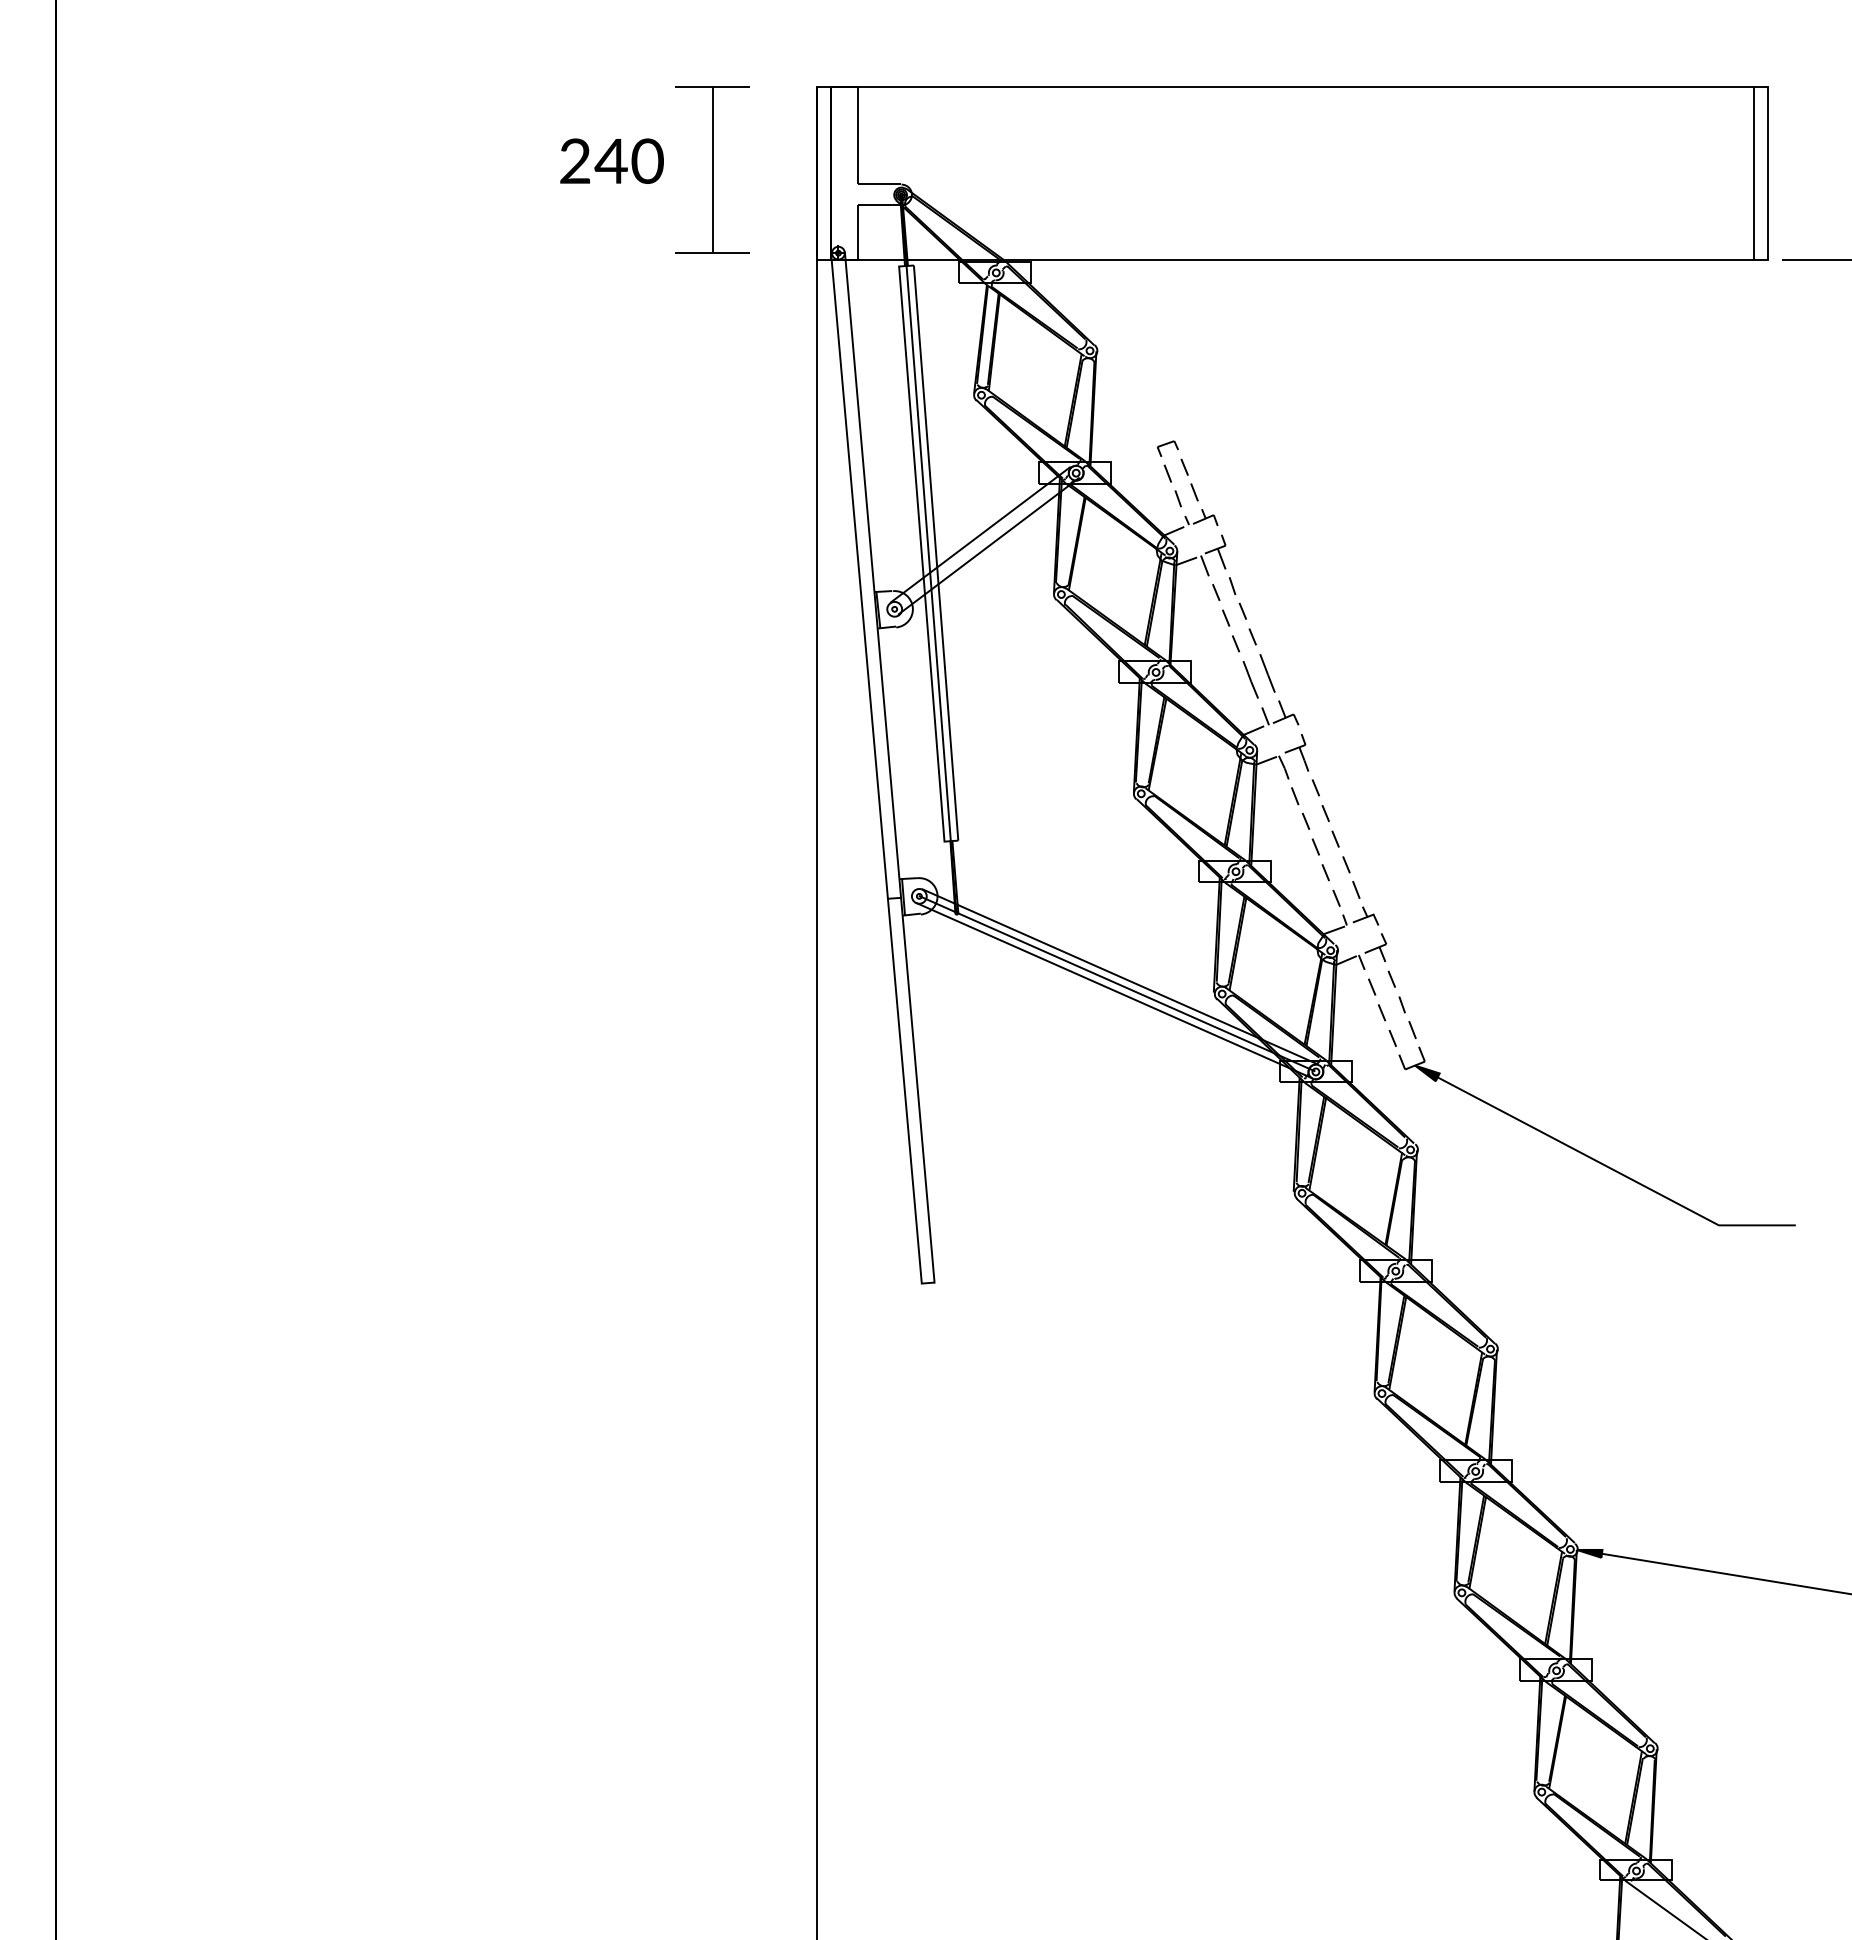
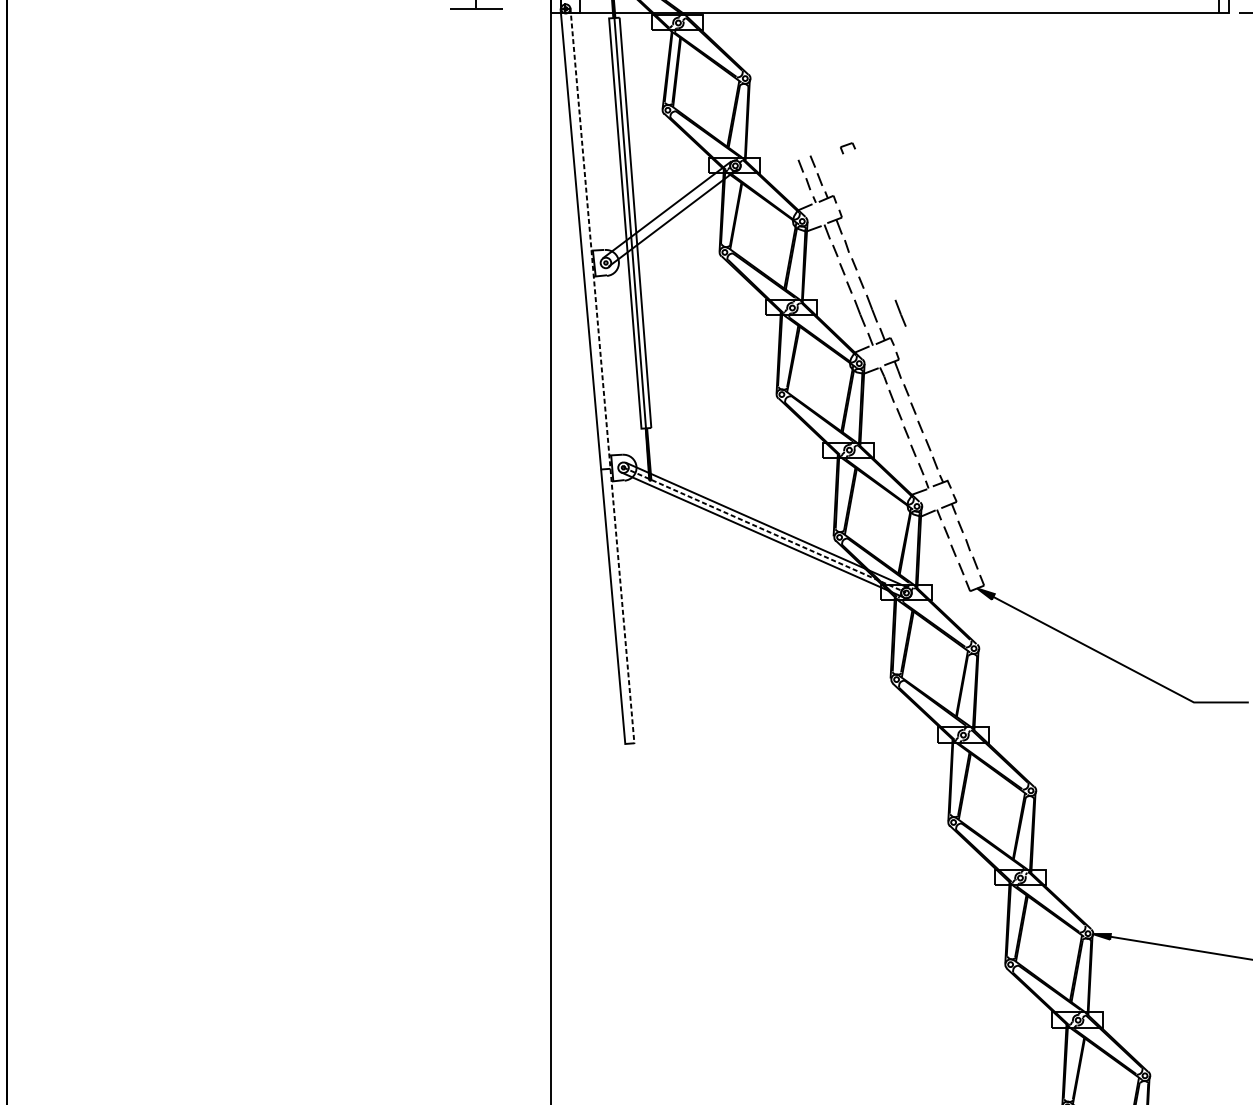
part: (1167, 448) -> (847, 148), moved
line: (1307, 679) -> (900, 313), added
line: (889, 767) -> (602, 375), solid -> dashed
line: (1117, 983) -> (764, 529), solid -> dashed

